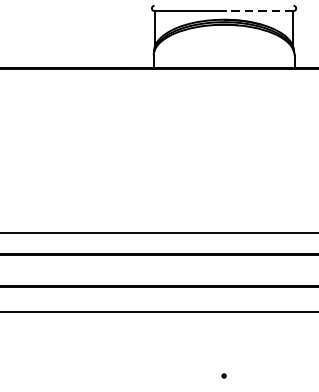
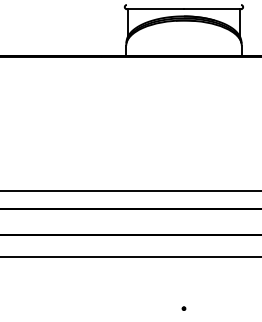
line: (258, 11) -> (212, 9), dashed -> solid

